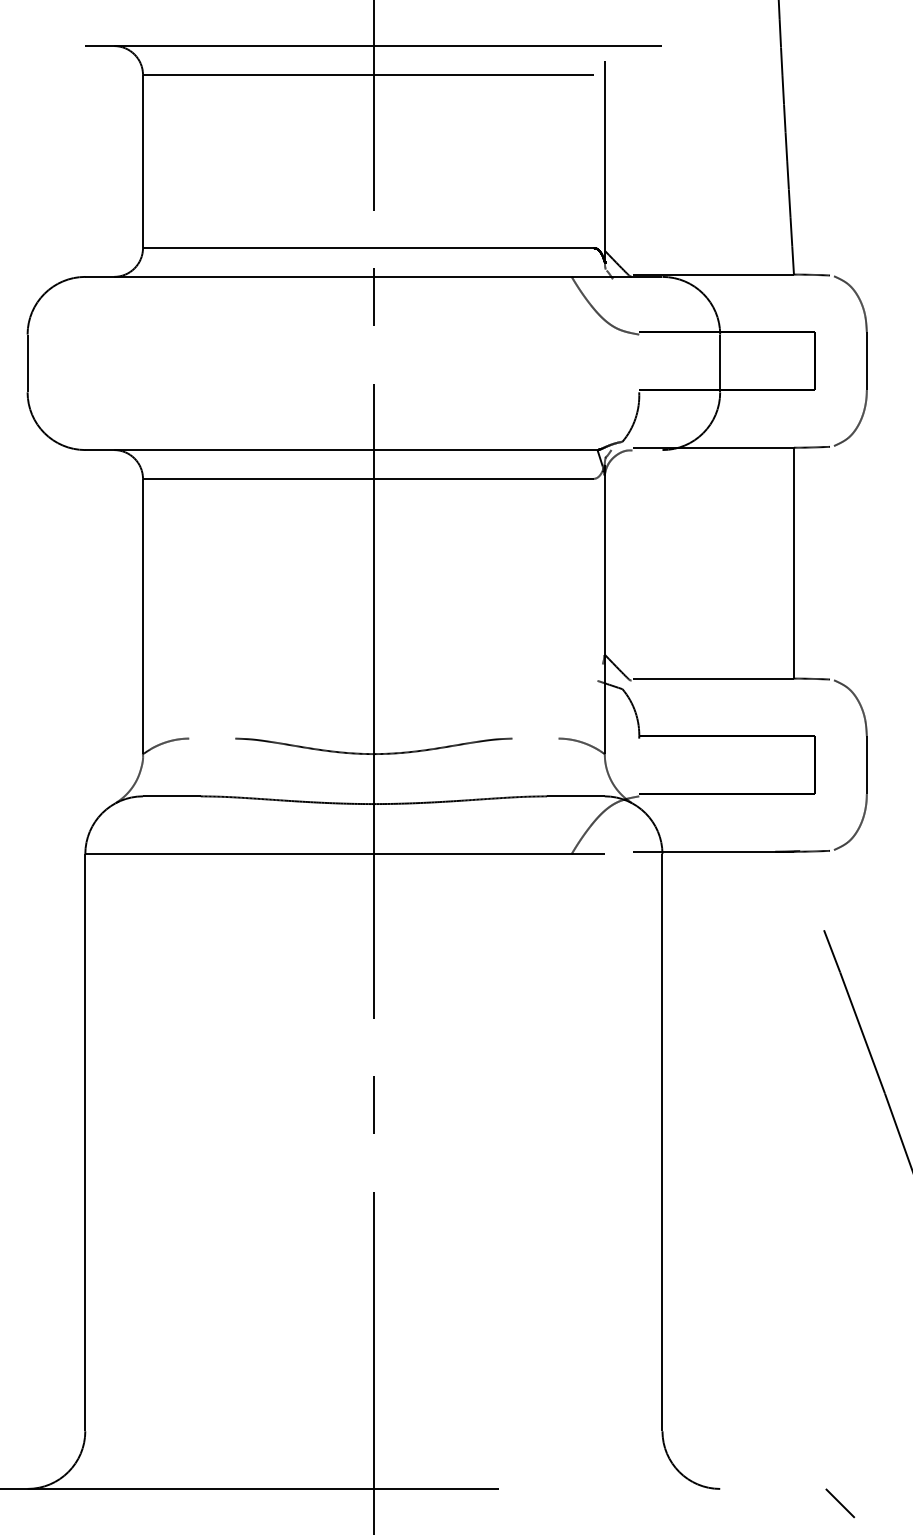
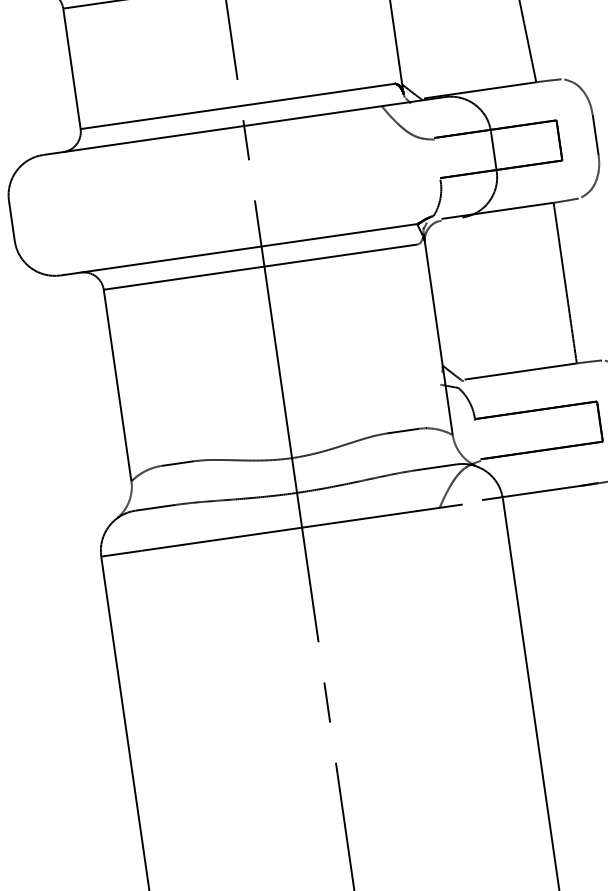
line: (212, 738) -> (178, 463), added
line: (535, 738) -> (402, 431), added

